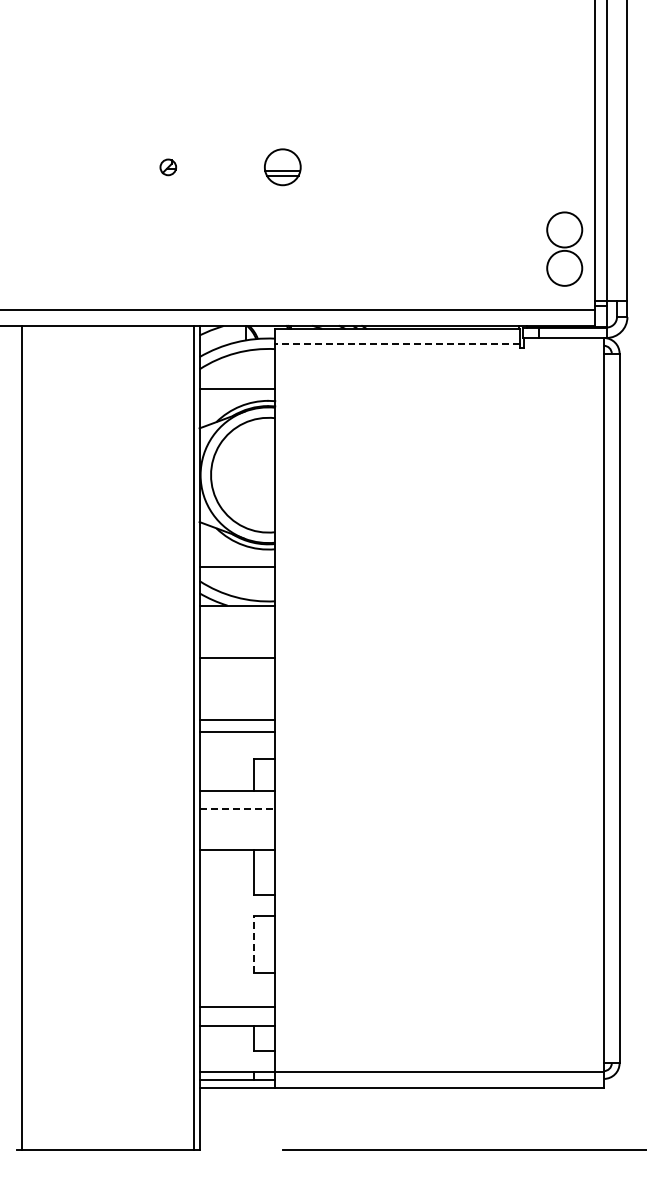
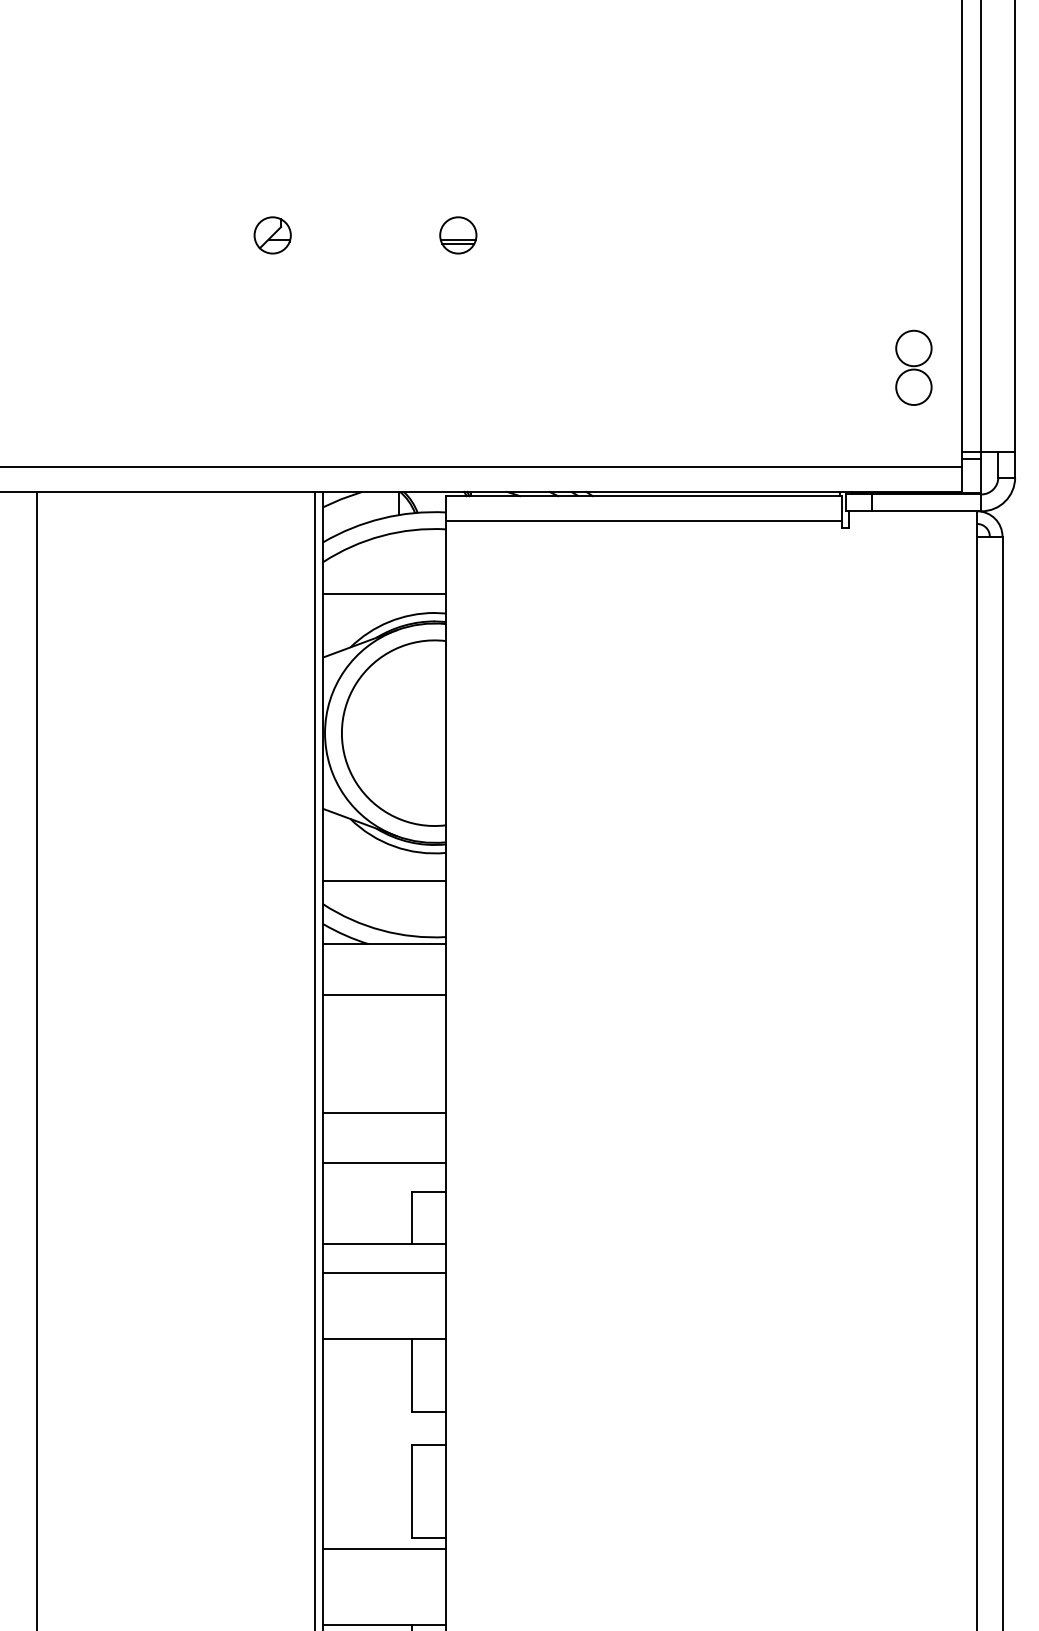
part: (168, 167) -> (273, 235), size x1.43
part: (283, 167) -> (459, 235), size x0.62
part: (564, 249) -> (913, 368), size x0.62
line: (397, 344) -> (643, 521), dashed -> solid
line: (237, 657) -> (384, 993), moved
line: (237, 720) -> (384, 1163), moved
line: (237, 732) -> (384, 1113), moved
line: (237, 809) -> (384, 1273), dashed -> solid
line: (254, 944) -> (412, 1491), dashed -> solid
line: (237, 1006) -> (384, 1548), moved

